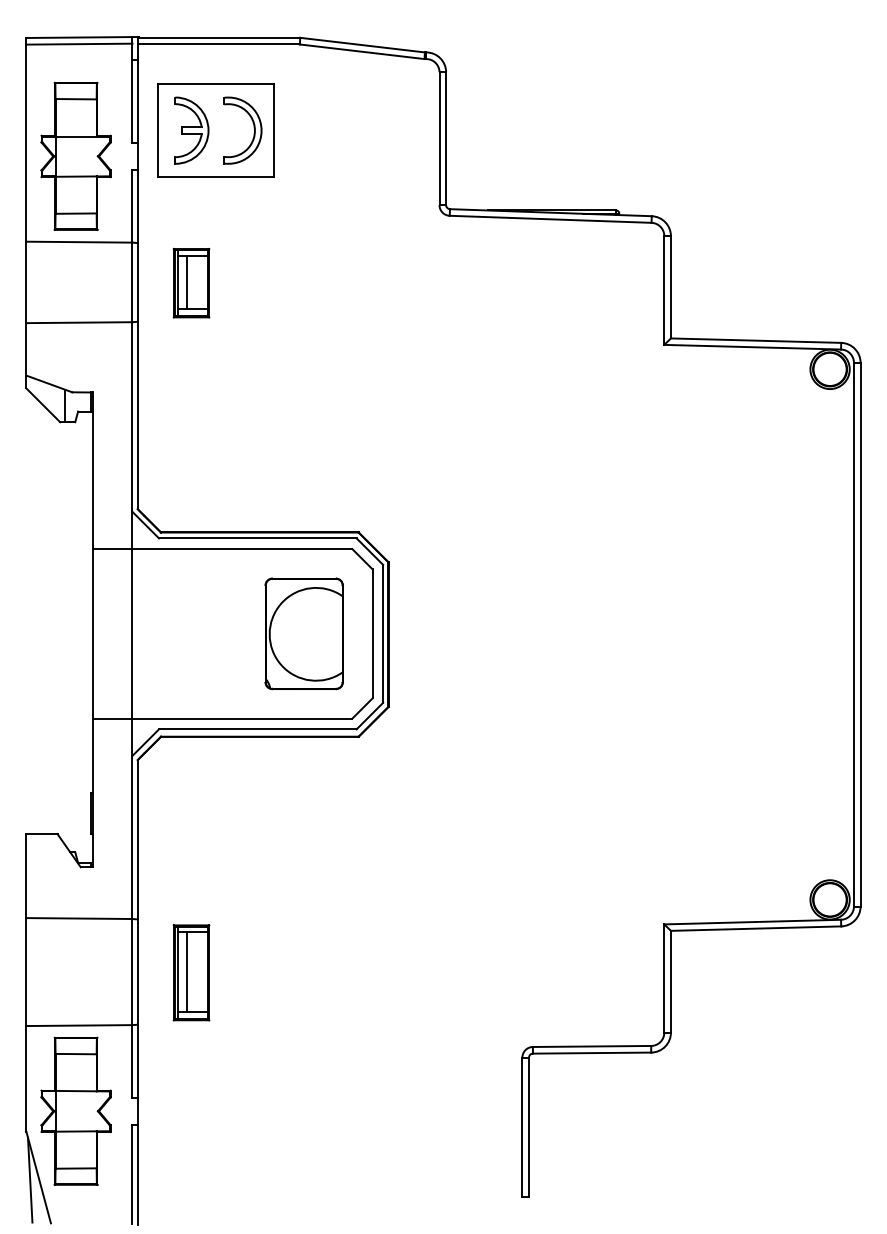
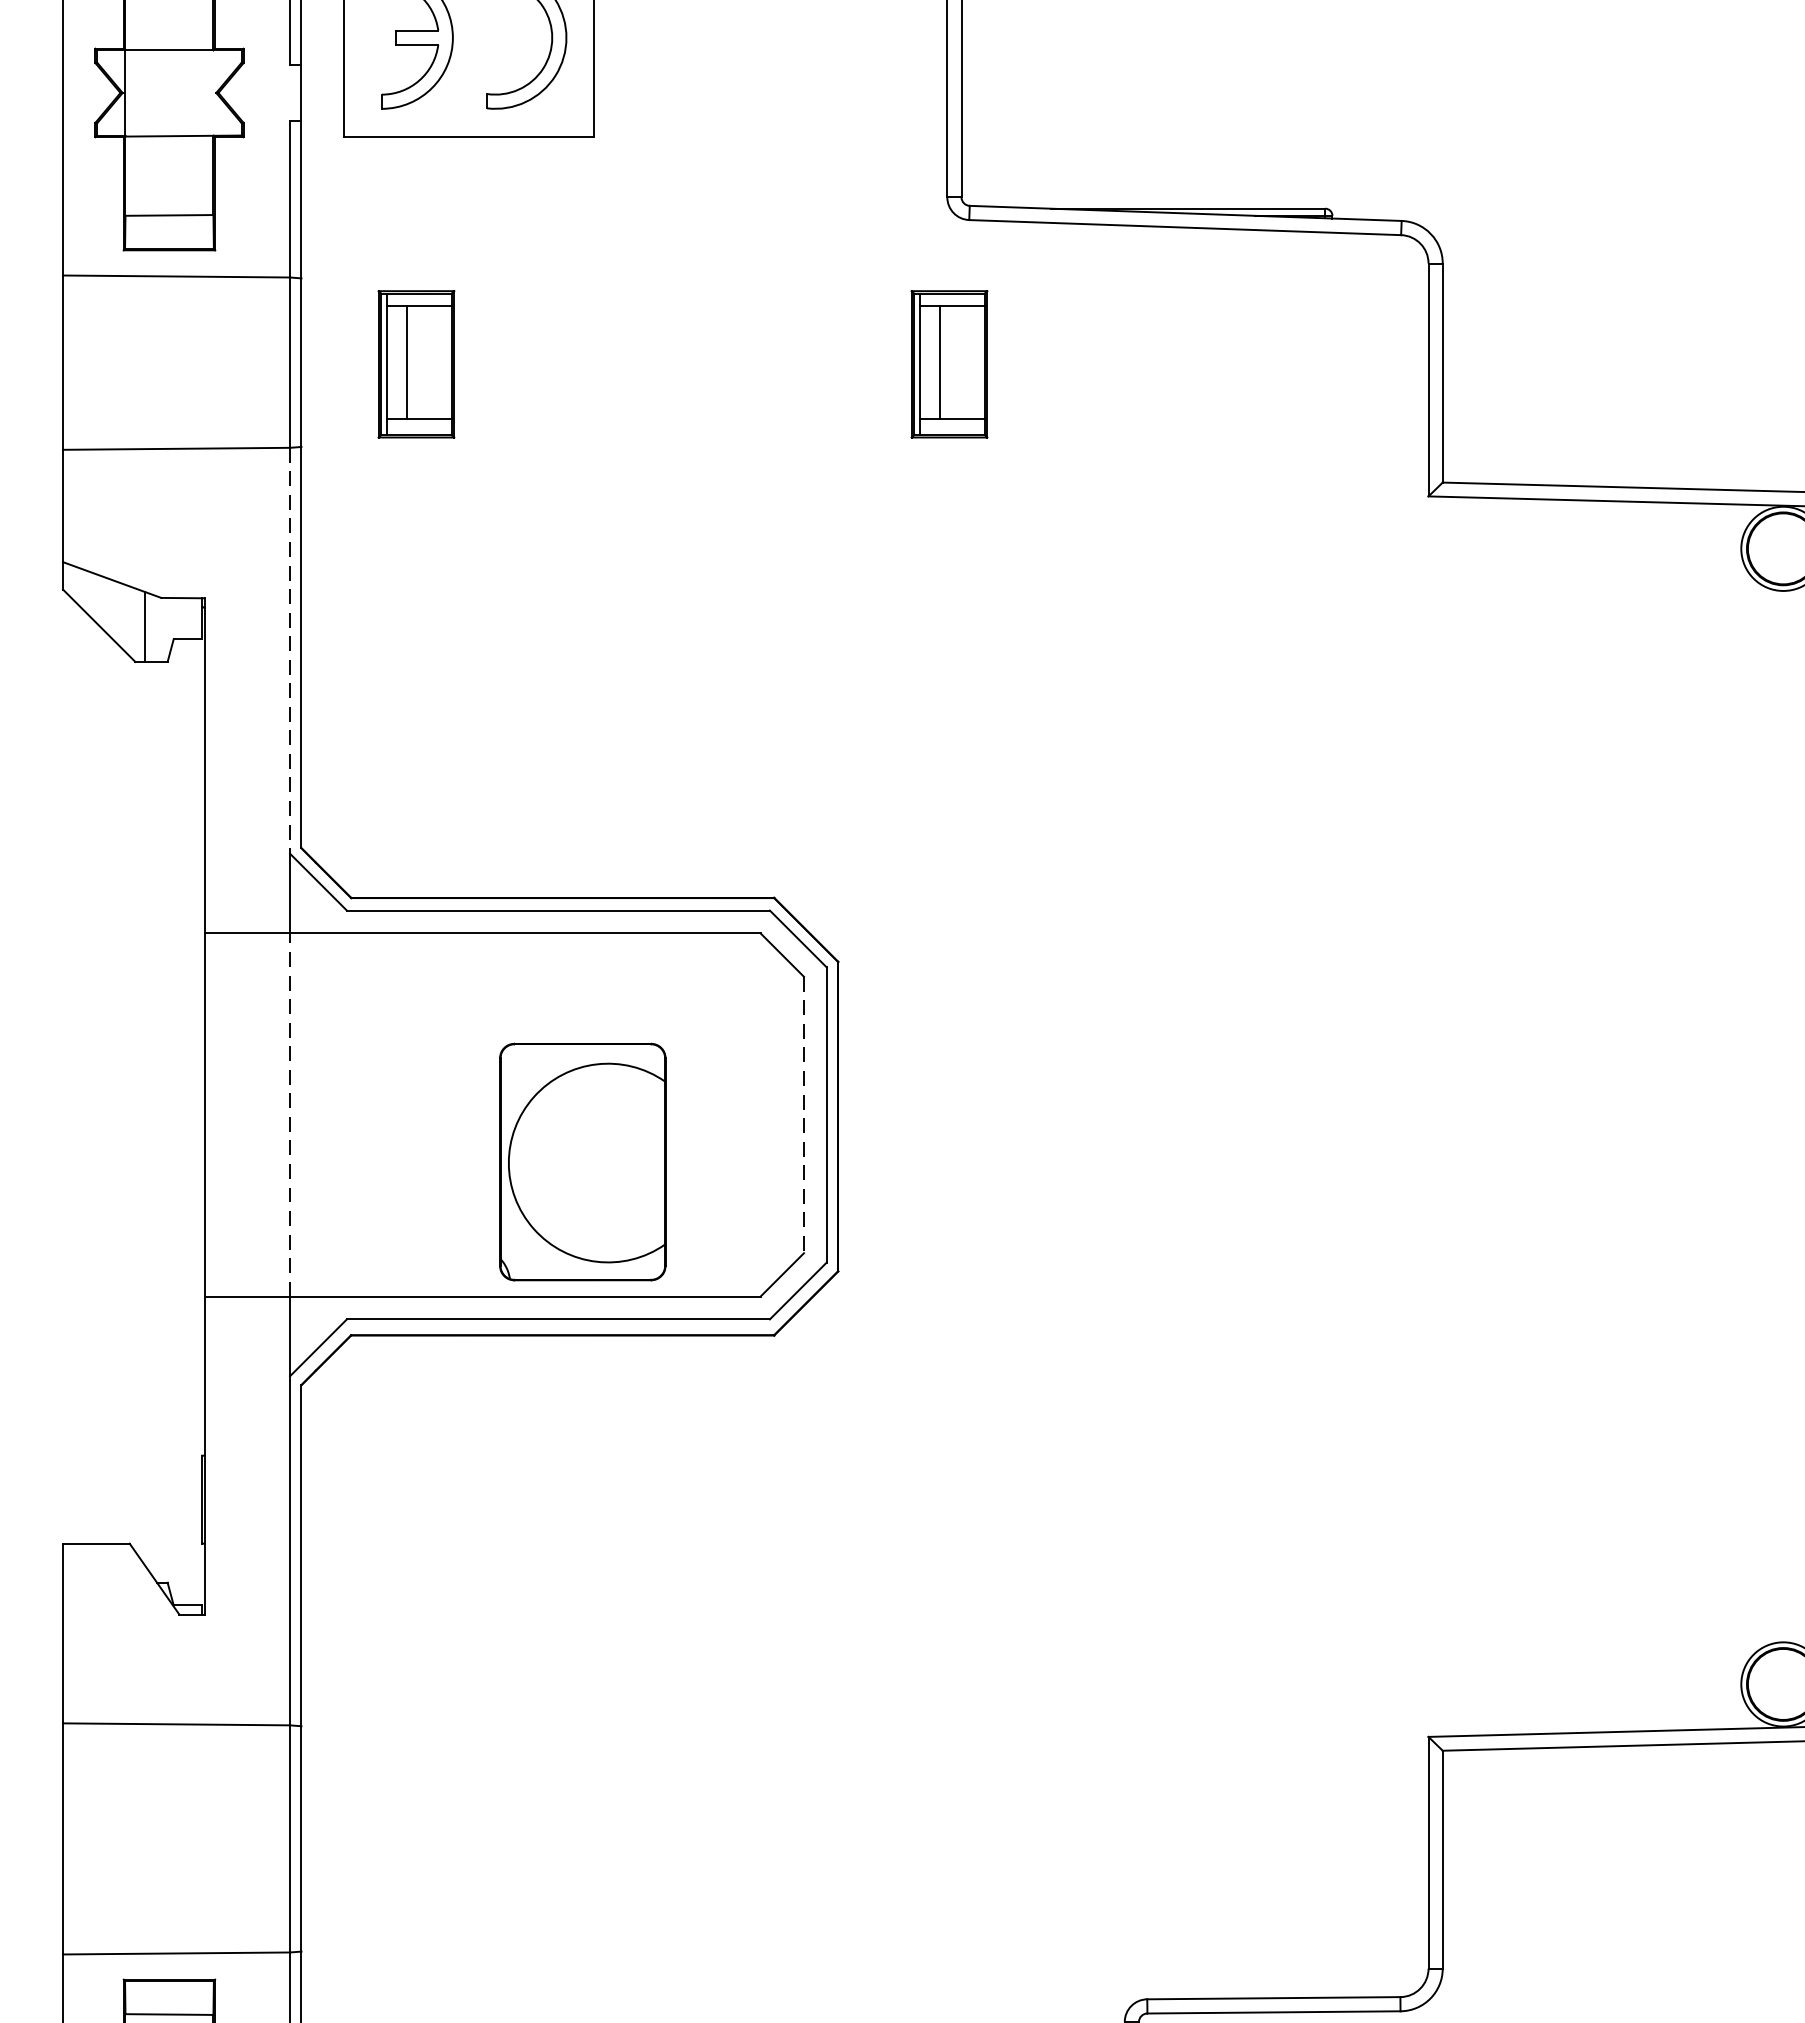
part: (440, 283) -> (949, 364), added
line: (132, 417) -> (290, 651), solid -> dashed
line: (132, 633) -> (290, 1114), solid -> dashed
part: (303, 633) -> (581, 1161), moved
line: (372, 633) -> (803, 1114), solid -> dashed
part: (191, 972) -> (416, 1839), removed

